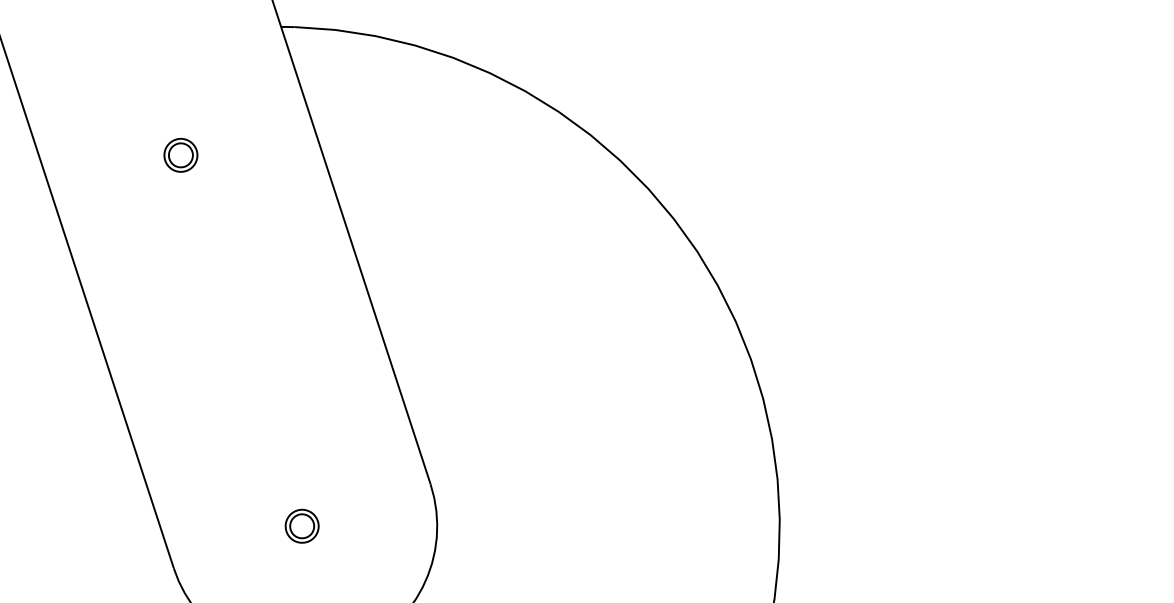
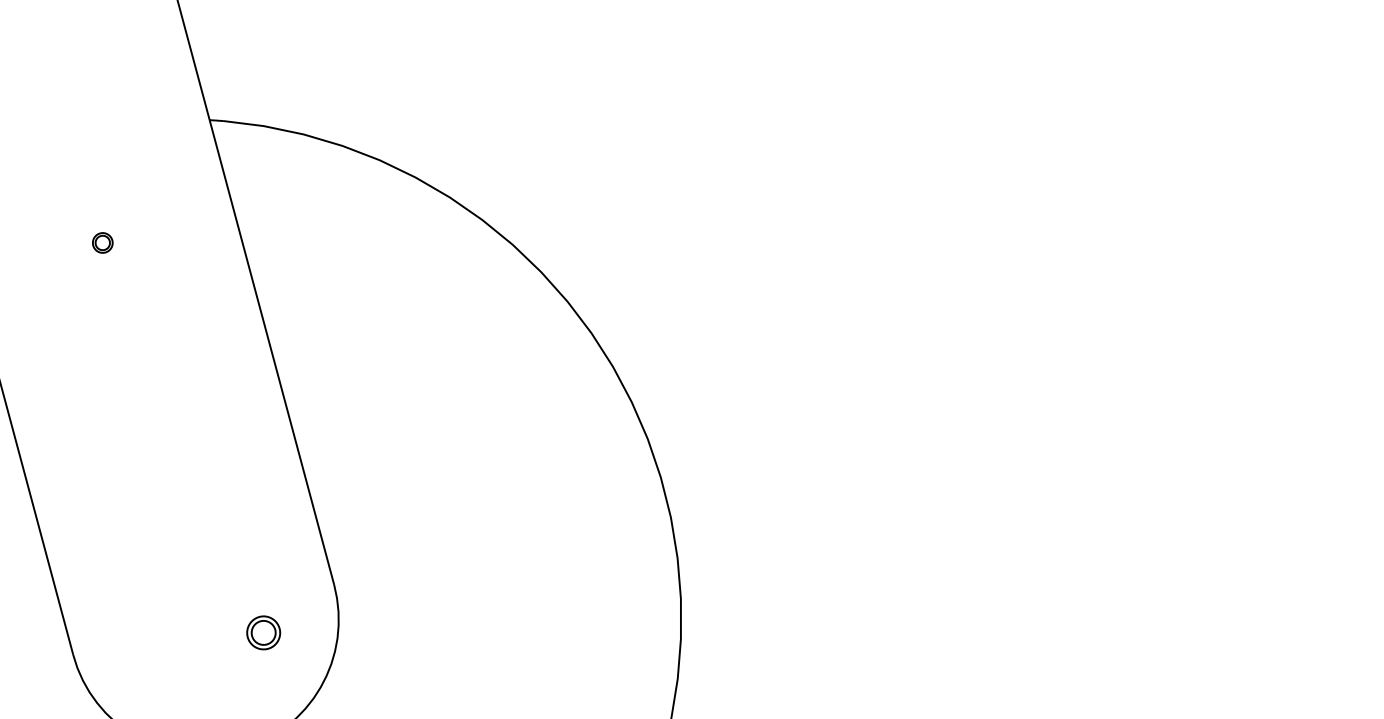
part: (180, 154) -> (102, 242), size x0.6
part: (301, 525) -> (263, 632), moved

